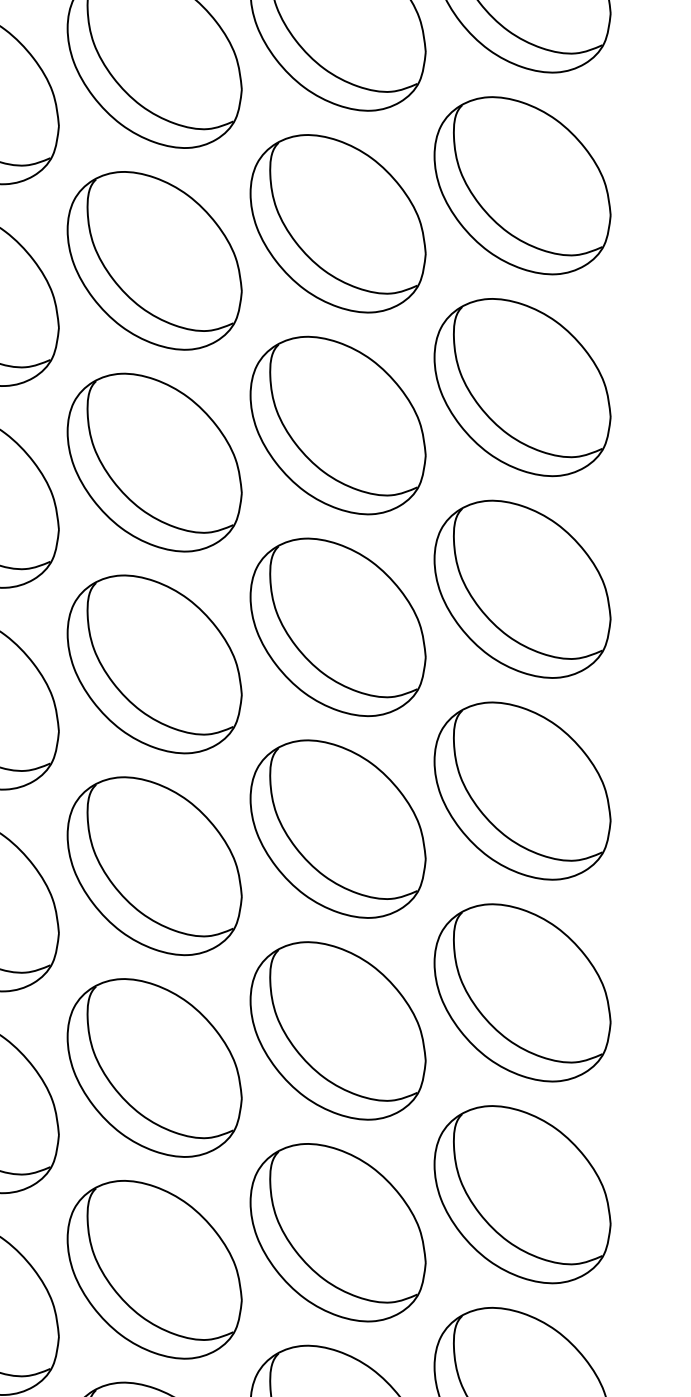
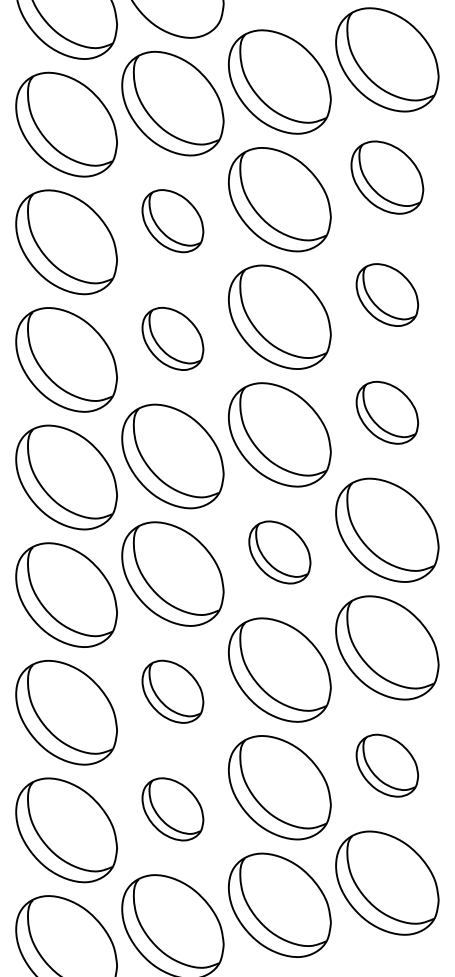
part: (522, 185) -> (387, 177), size x0.7
part: (153, 259) -> (172, 220), size x0.6
part: (522, 386) -> (387, 294), size x0.6
part: (153, 461) -> (172, 338), size x0.6
part: (522, 588) -> (387, 412), size x0.6
part: (337, 829) -> (279, 552), size x0.6
part: (153, 1067) -> (172, 691), size x0.6
part: (522, 1194) -> (387, 765), size x0.6
part: (153, 1270) -> (172, 809), size x0.6

